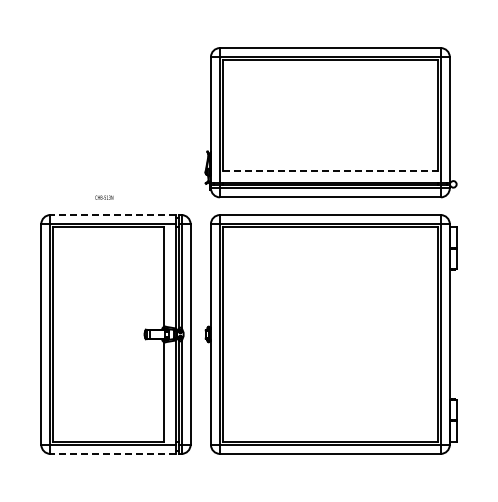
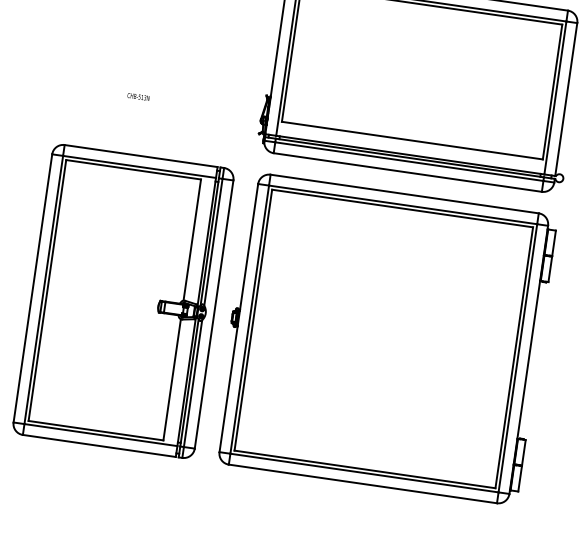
line: (330, 171) -> (412, 141), dashed -> solid
text: (104, 197) -> (138, 96), moved
line: (113, 215) -> (141, 156), dashed -> solid
line: (113, 453) -> (99, 445), dashed -> solid

